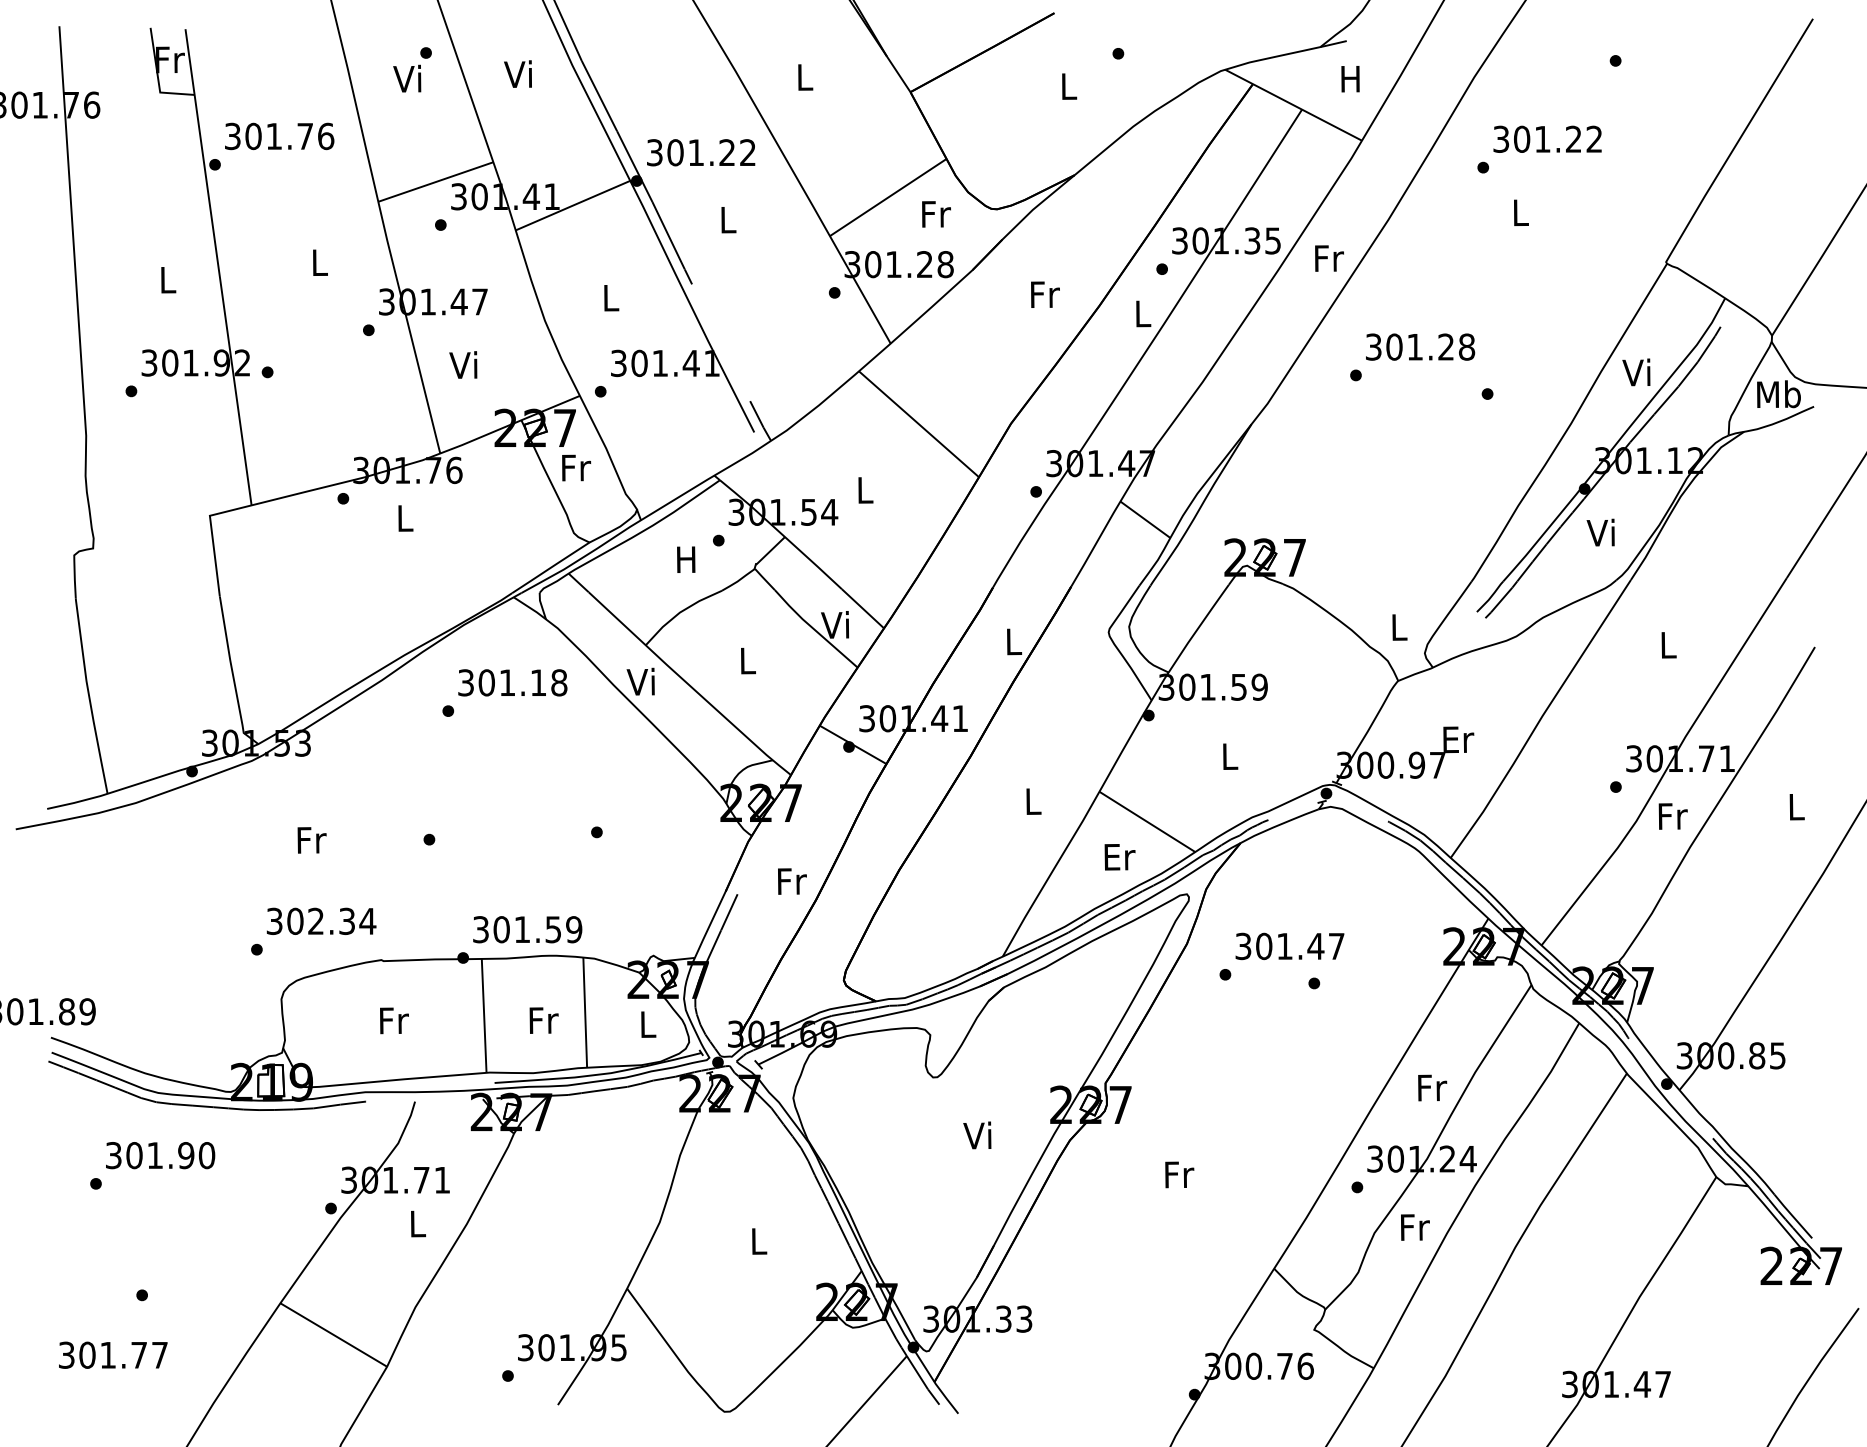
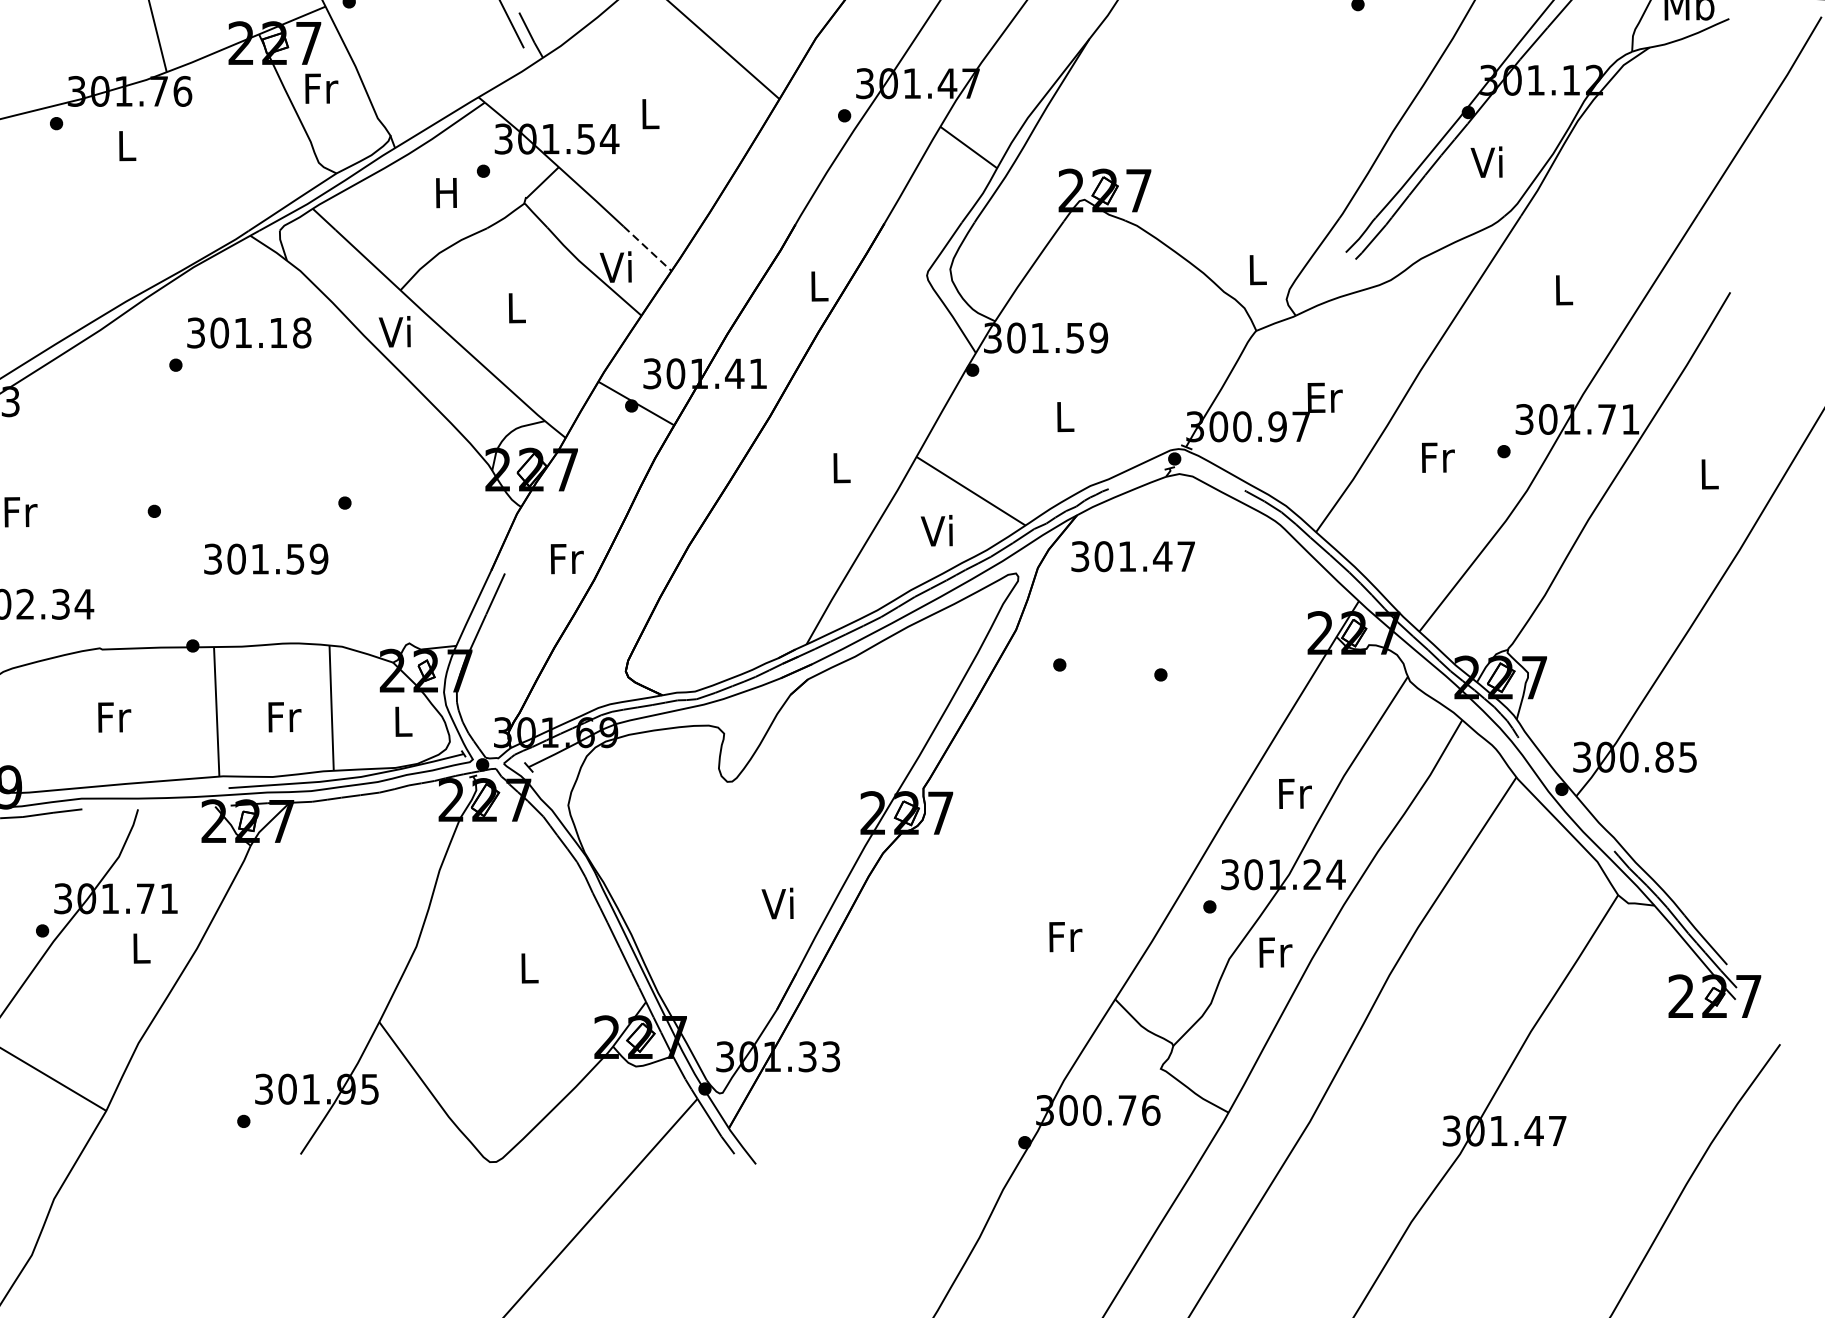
line: (863, 608) -> (648, 248), solid -> dashed
text: (1672, 816) -> (1437, 457), moved
text: (1119, 856) -> (939, 530), Er -> Vi
text: (527, 929) -> (265, 558), moved
text: (1289, 946) -> (1132, 556), moved
text: (977, 1135) -> (777, 903), moved
text: (1179, 1174) -> (1065, 936), moved

